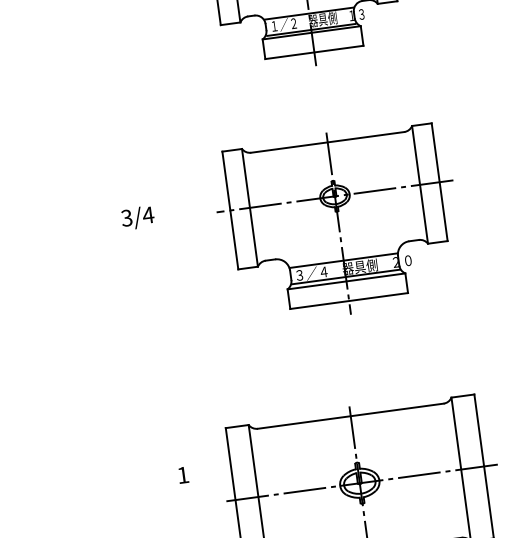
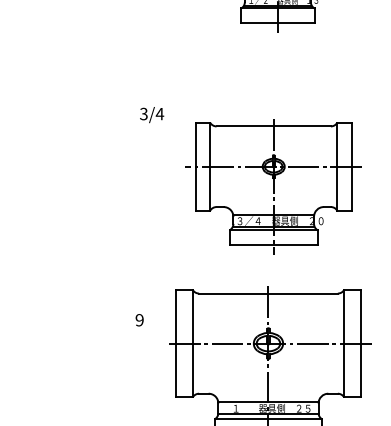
text: (138, 218) -> (152, 115), moved
part: (338, 222) -> (273, 186), moved
text: (182, 475) -> (139, 320), 1 -> 9

